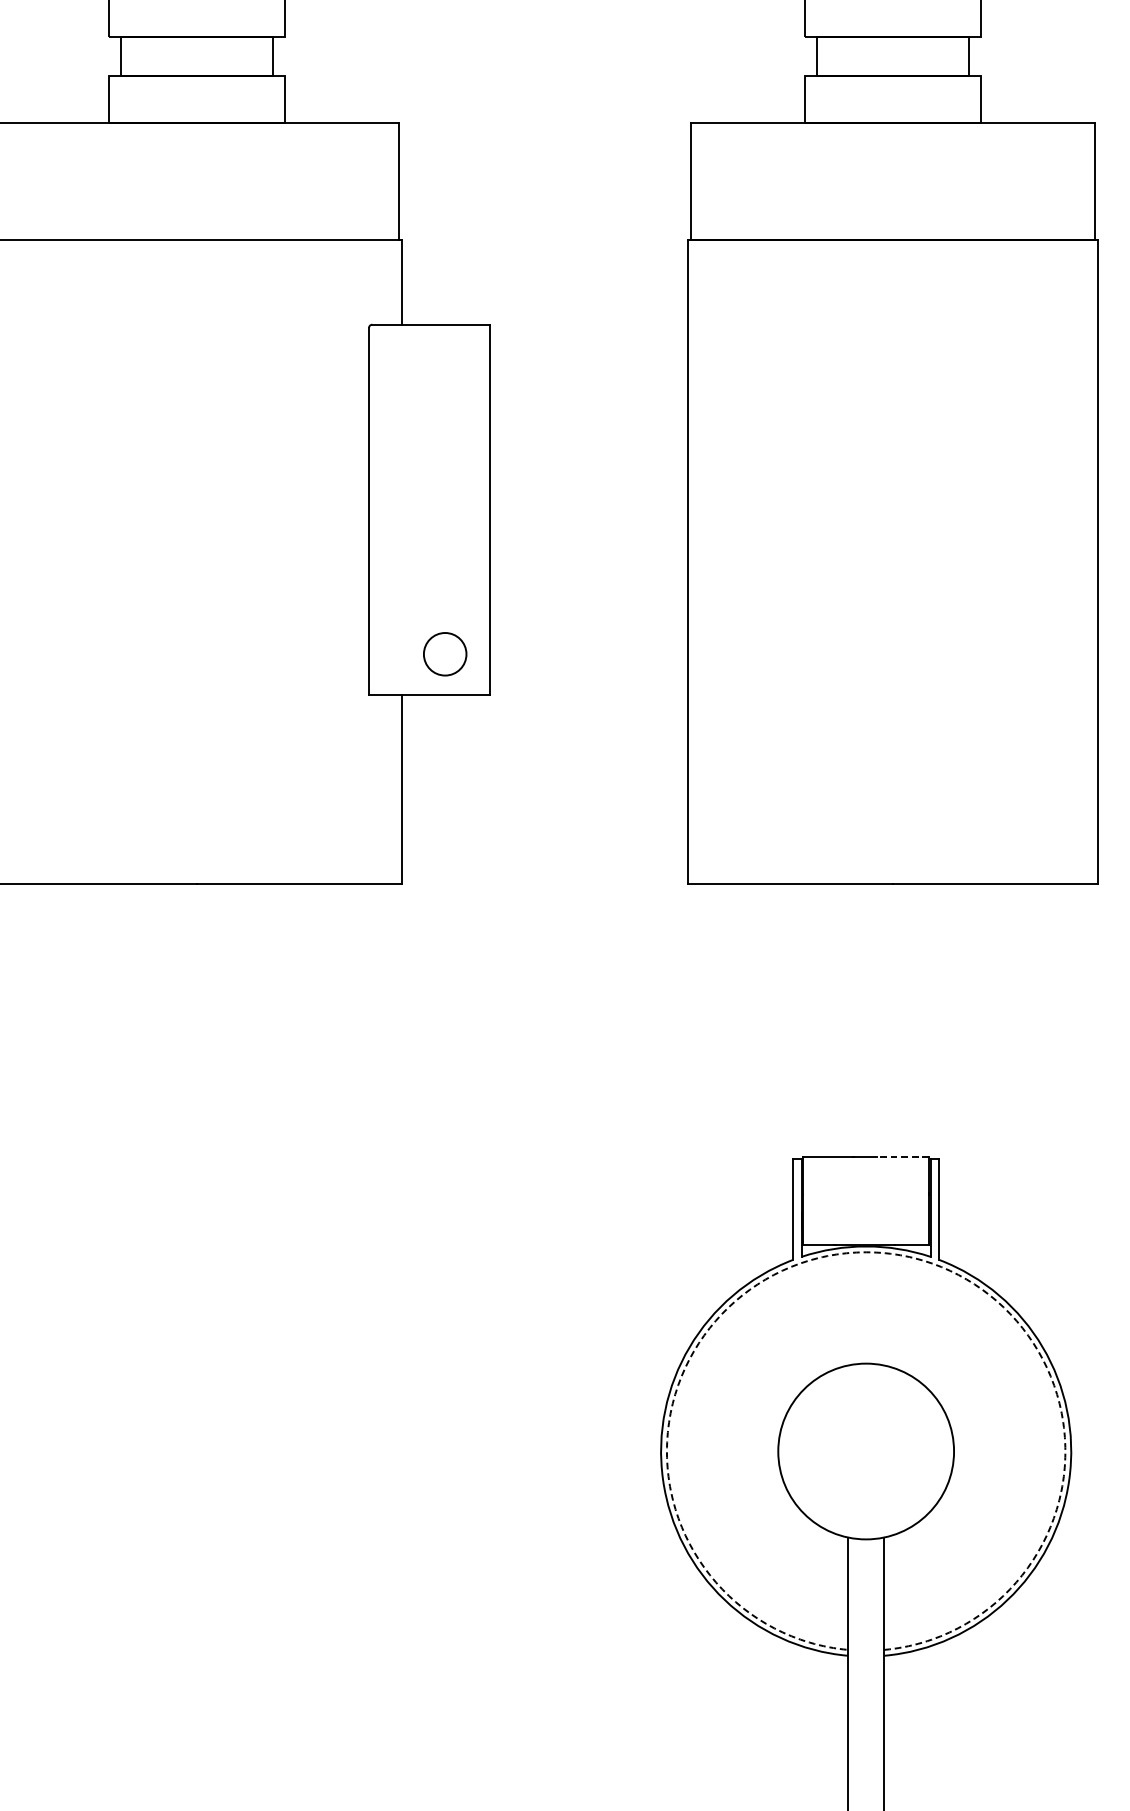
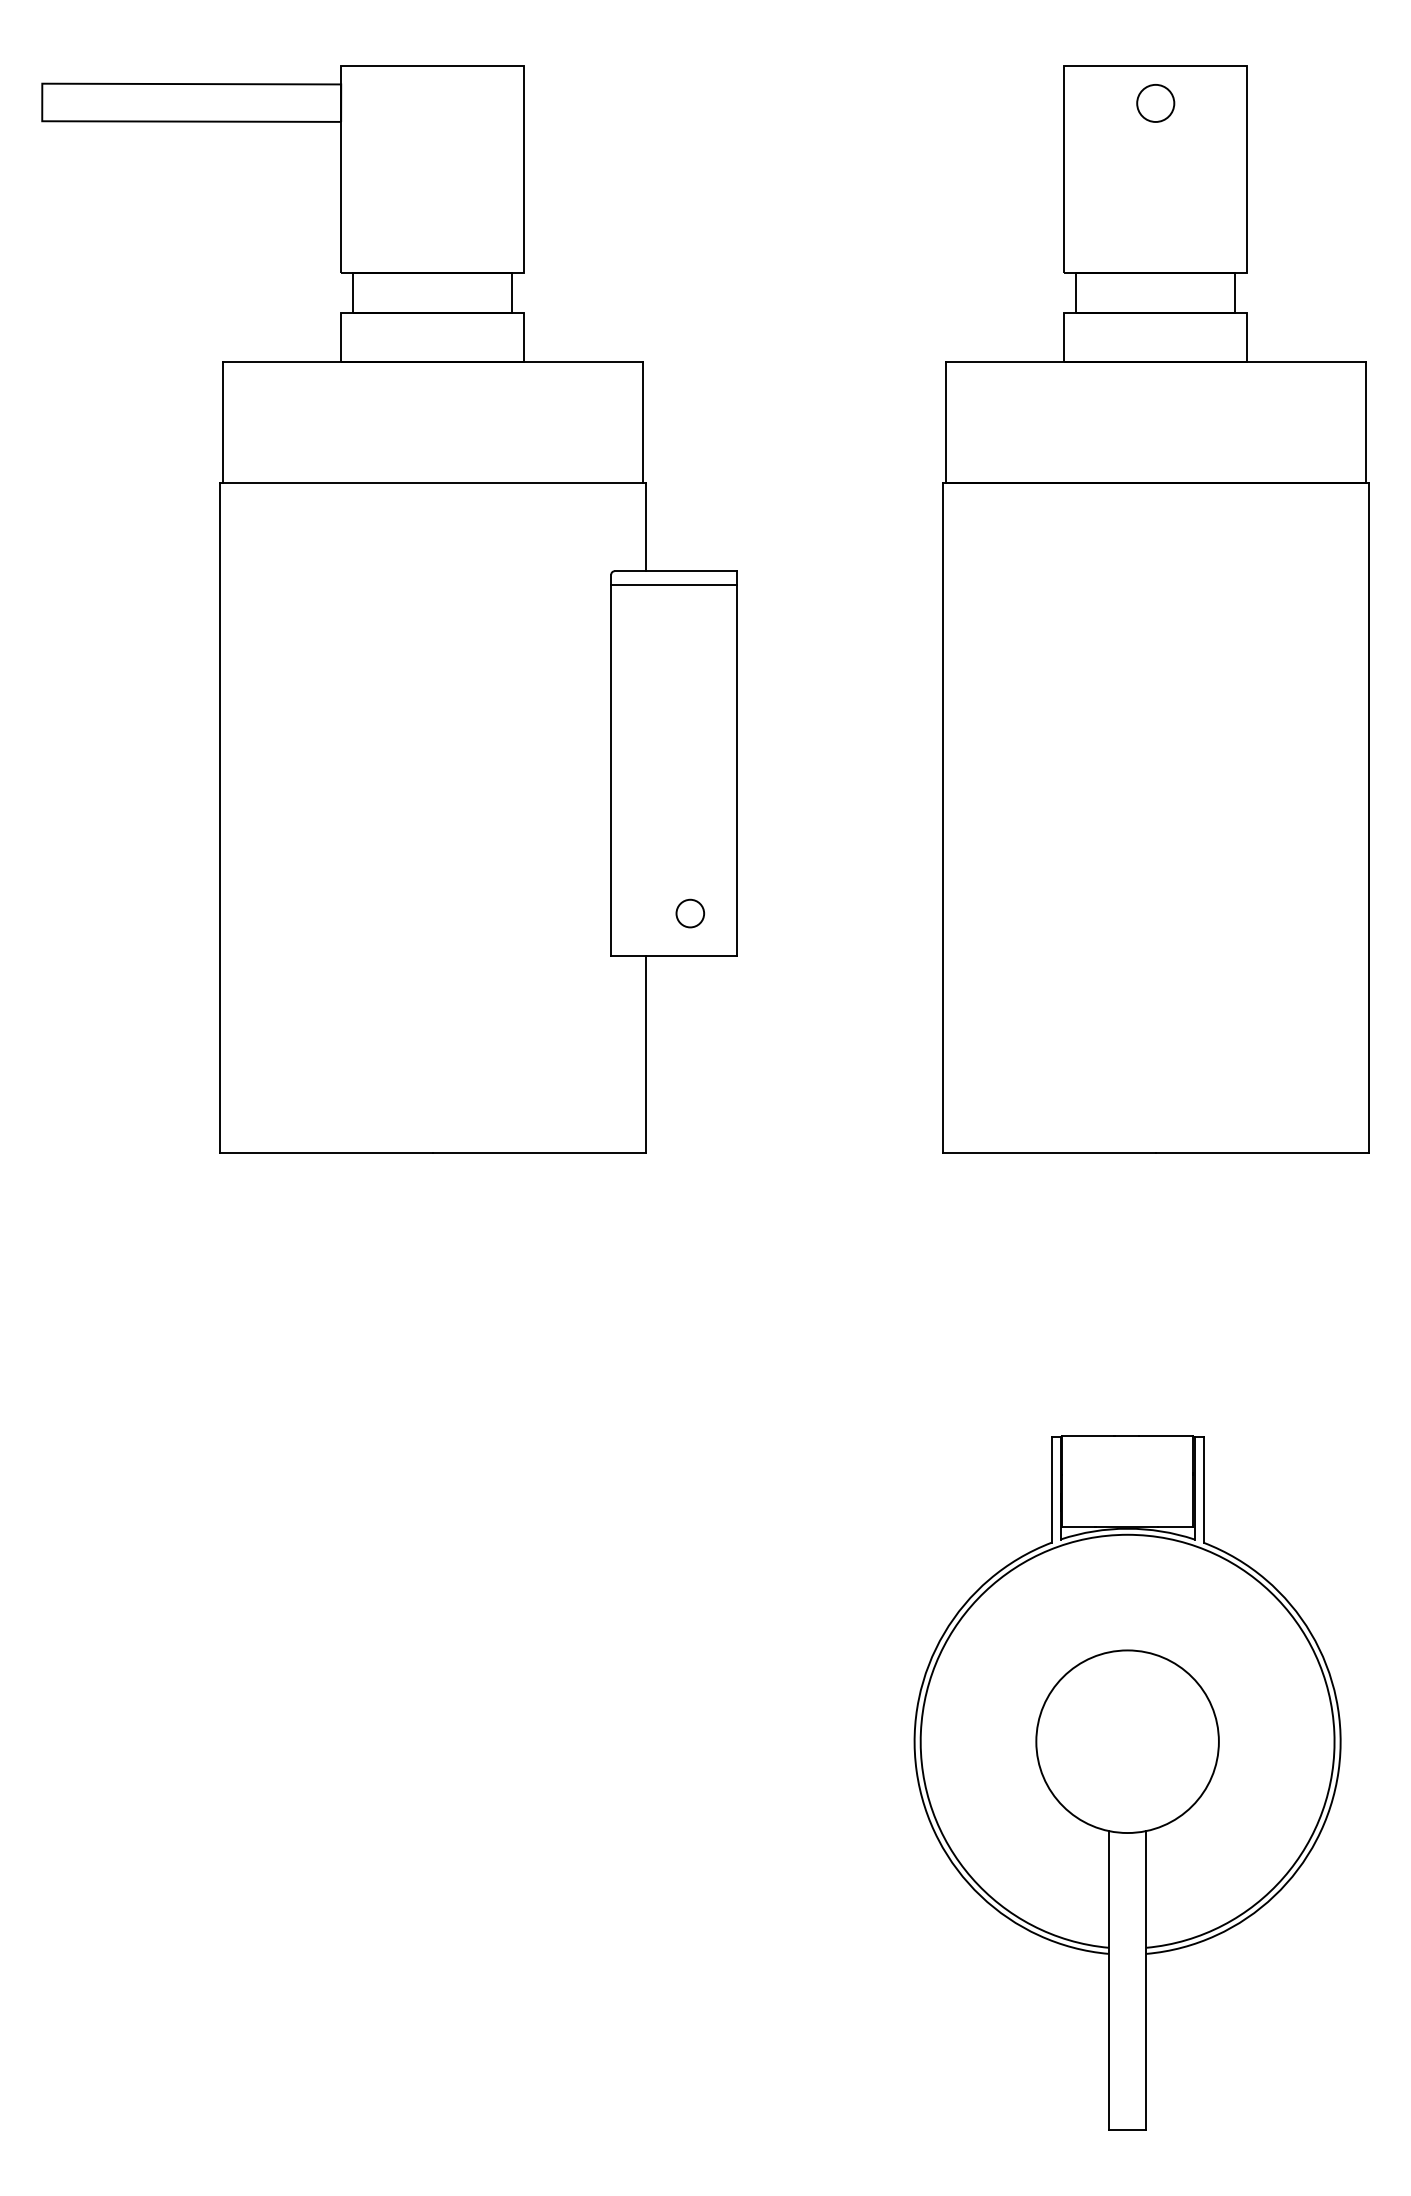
line: (428, 338) -> (673, 585), added
circle: (445, 654) -> (690, 913), size x0.62
line: (902, 1156) -> (1165, 1435), dashed -> solid
arc: (866, 1252) -> (1127, 1534), dashed -> solid

